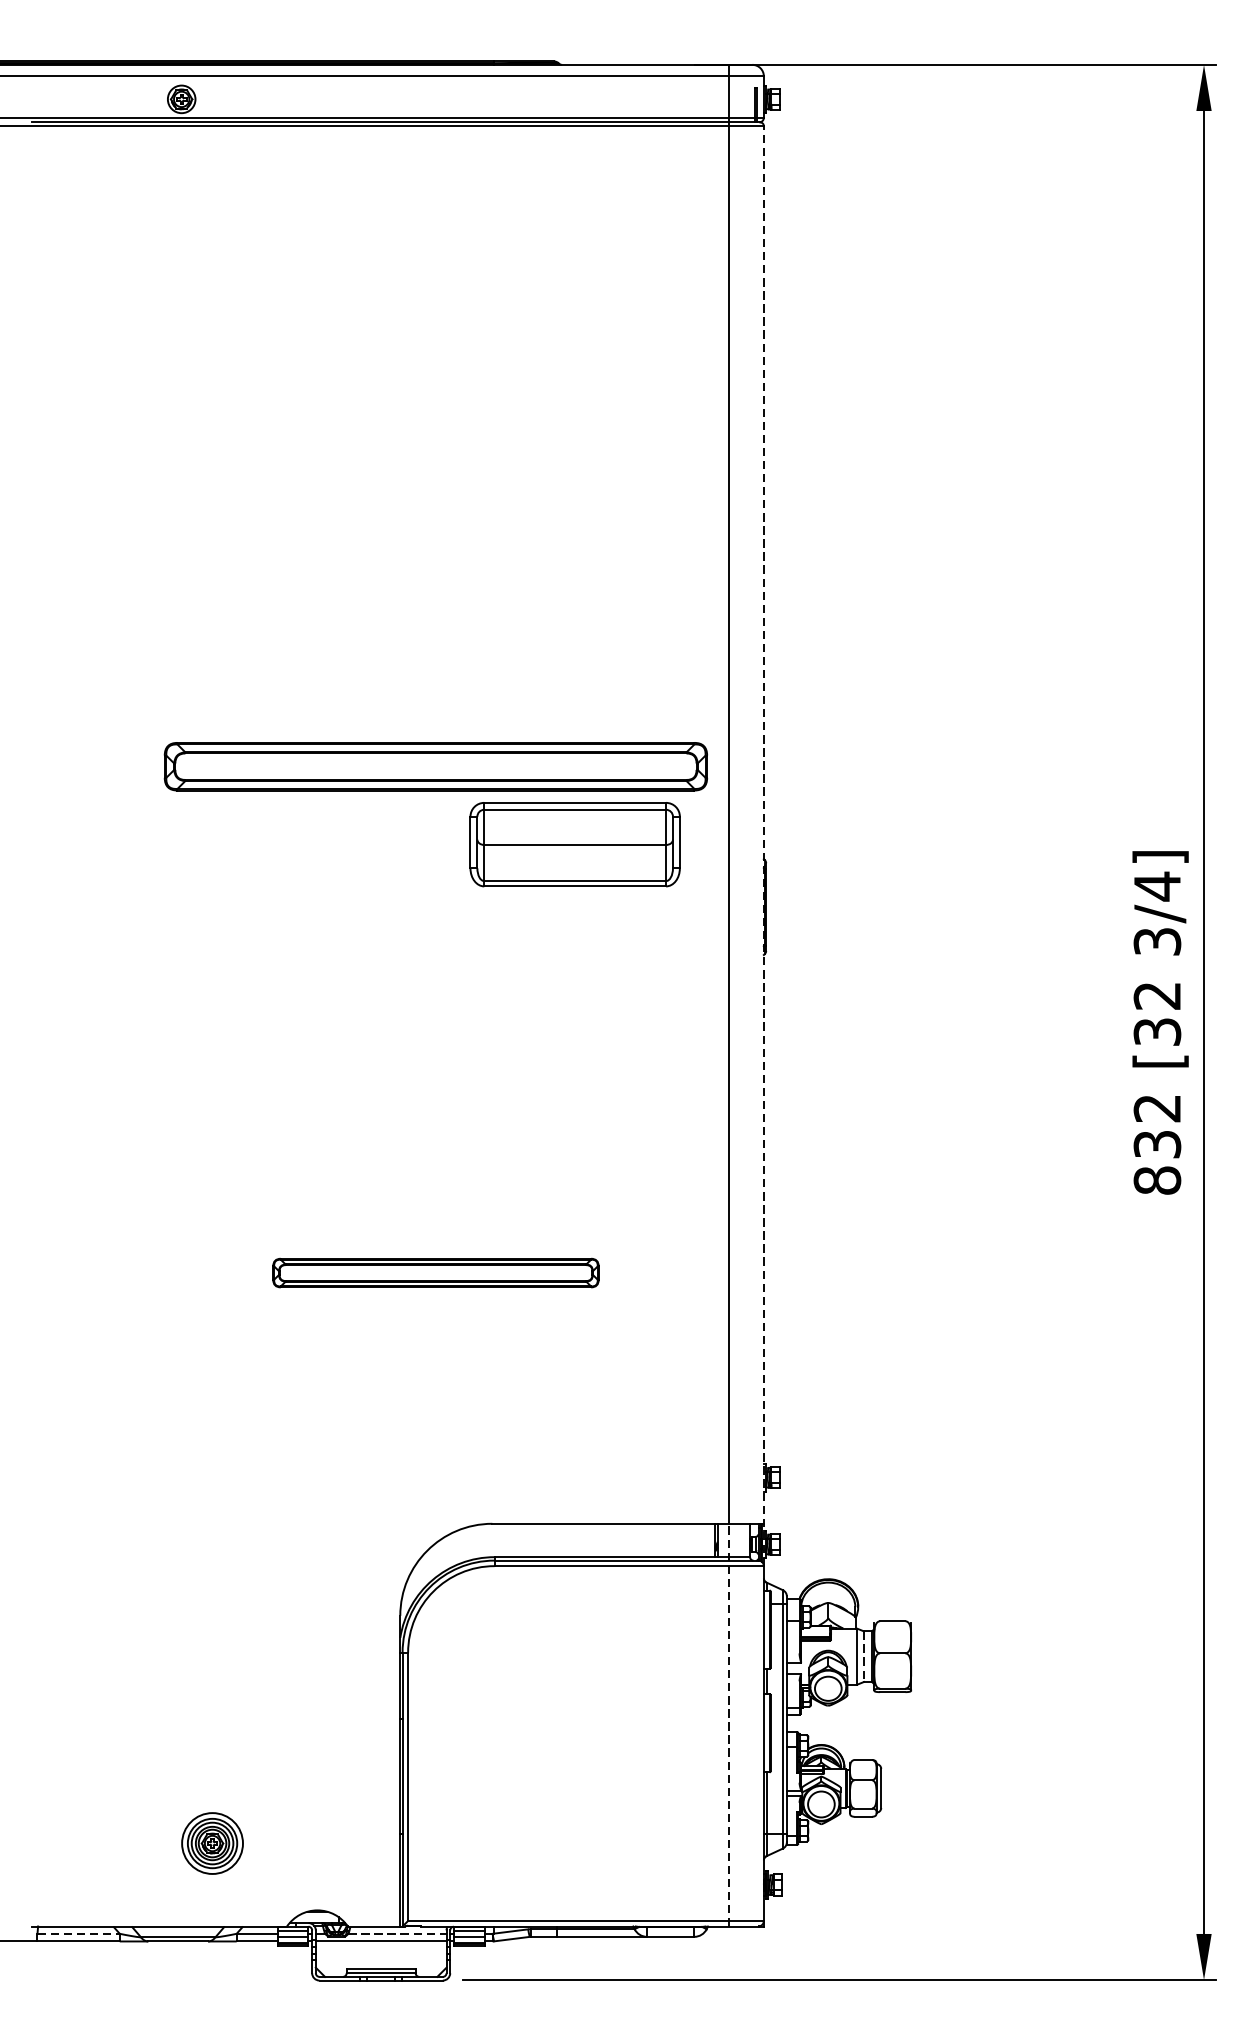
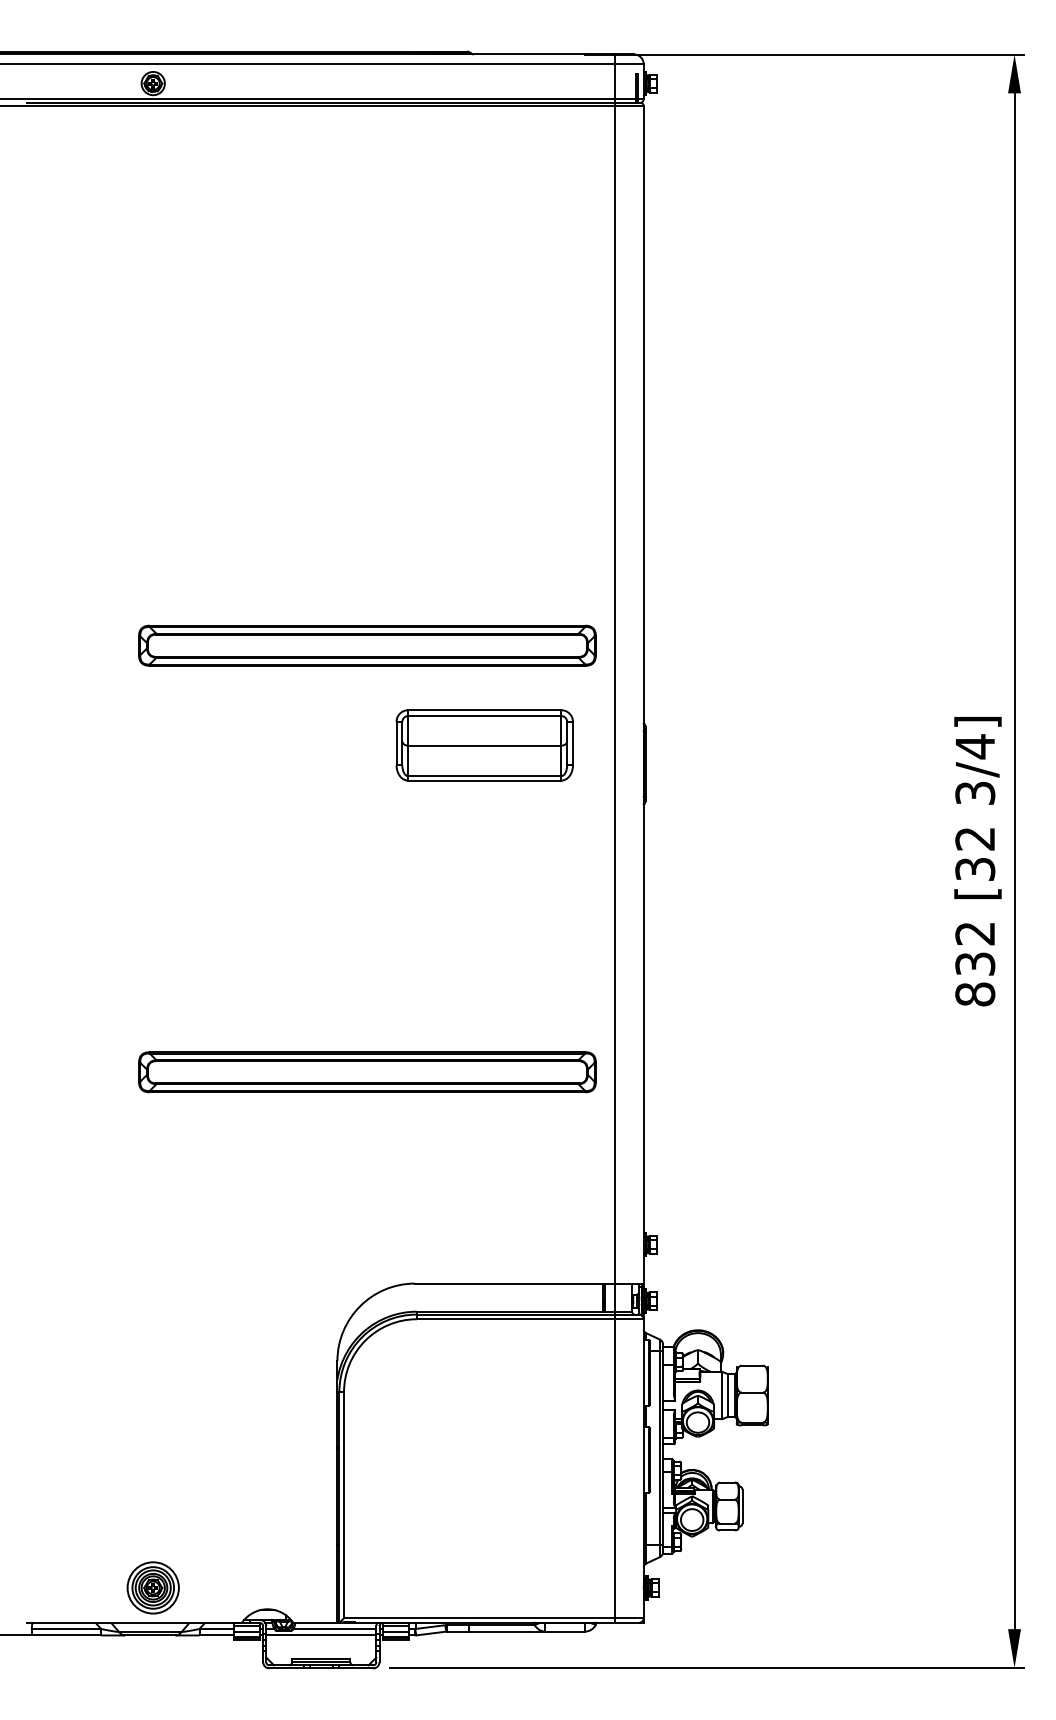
part: (574, 844) -> (484, 745), moved
line: (763, 845) -> (643, 712), dashed -> solid
part: (435, 1273) -> (367, 1072), size x1.67
line: (864, 1657) -> (728, 1396), dashed -> solid
line: (729, 1725) -> (614, 1453), dashed -> solid
part: (211, 1842) -> (152, 1587), moved
line: (78, 1934) -> (66, 1629), dashed -> solid
line: (398, 1934) -> (335, 1629), dashed -> solid

